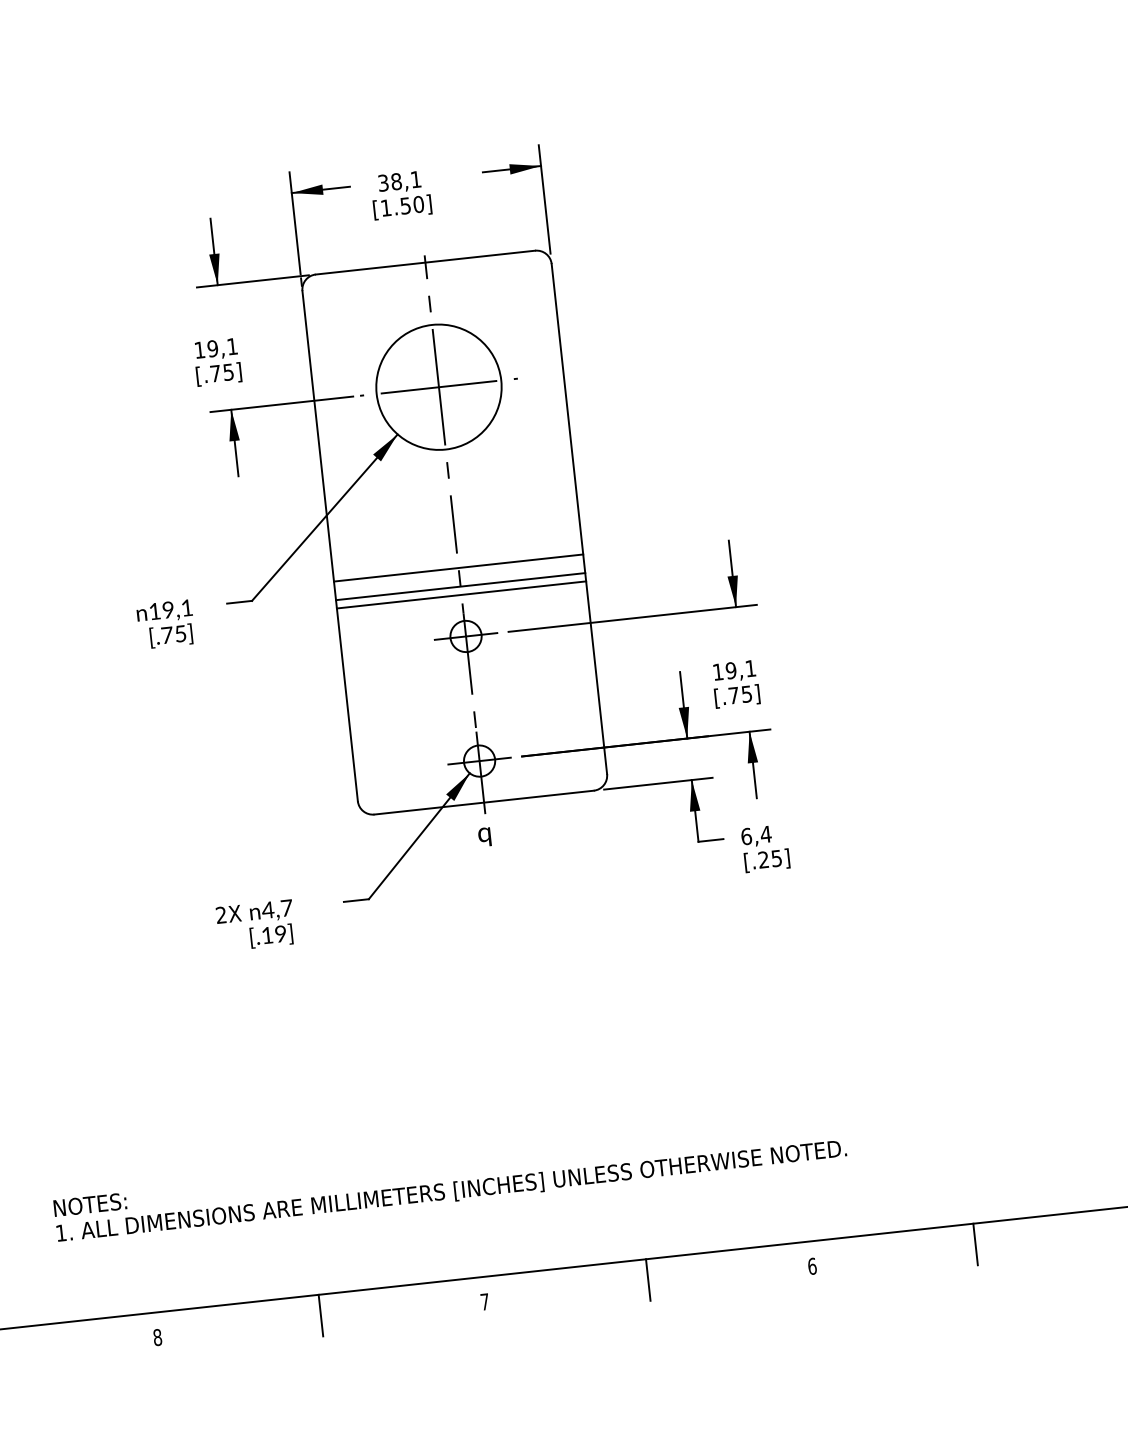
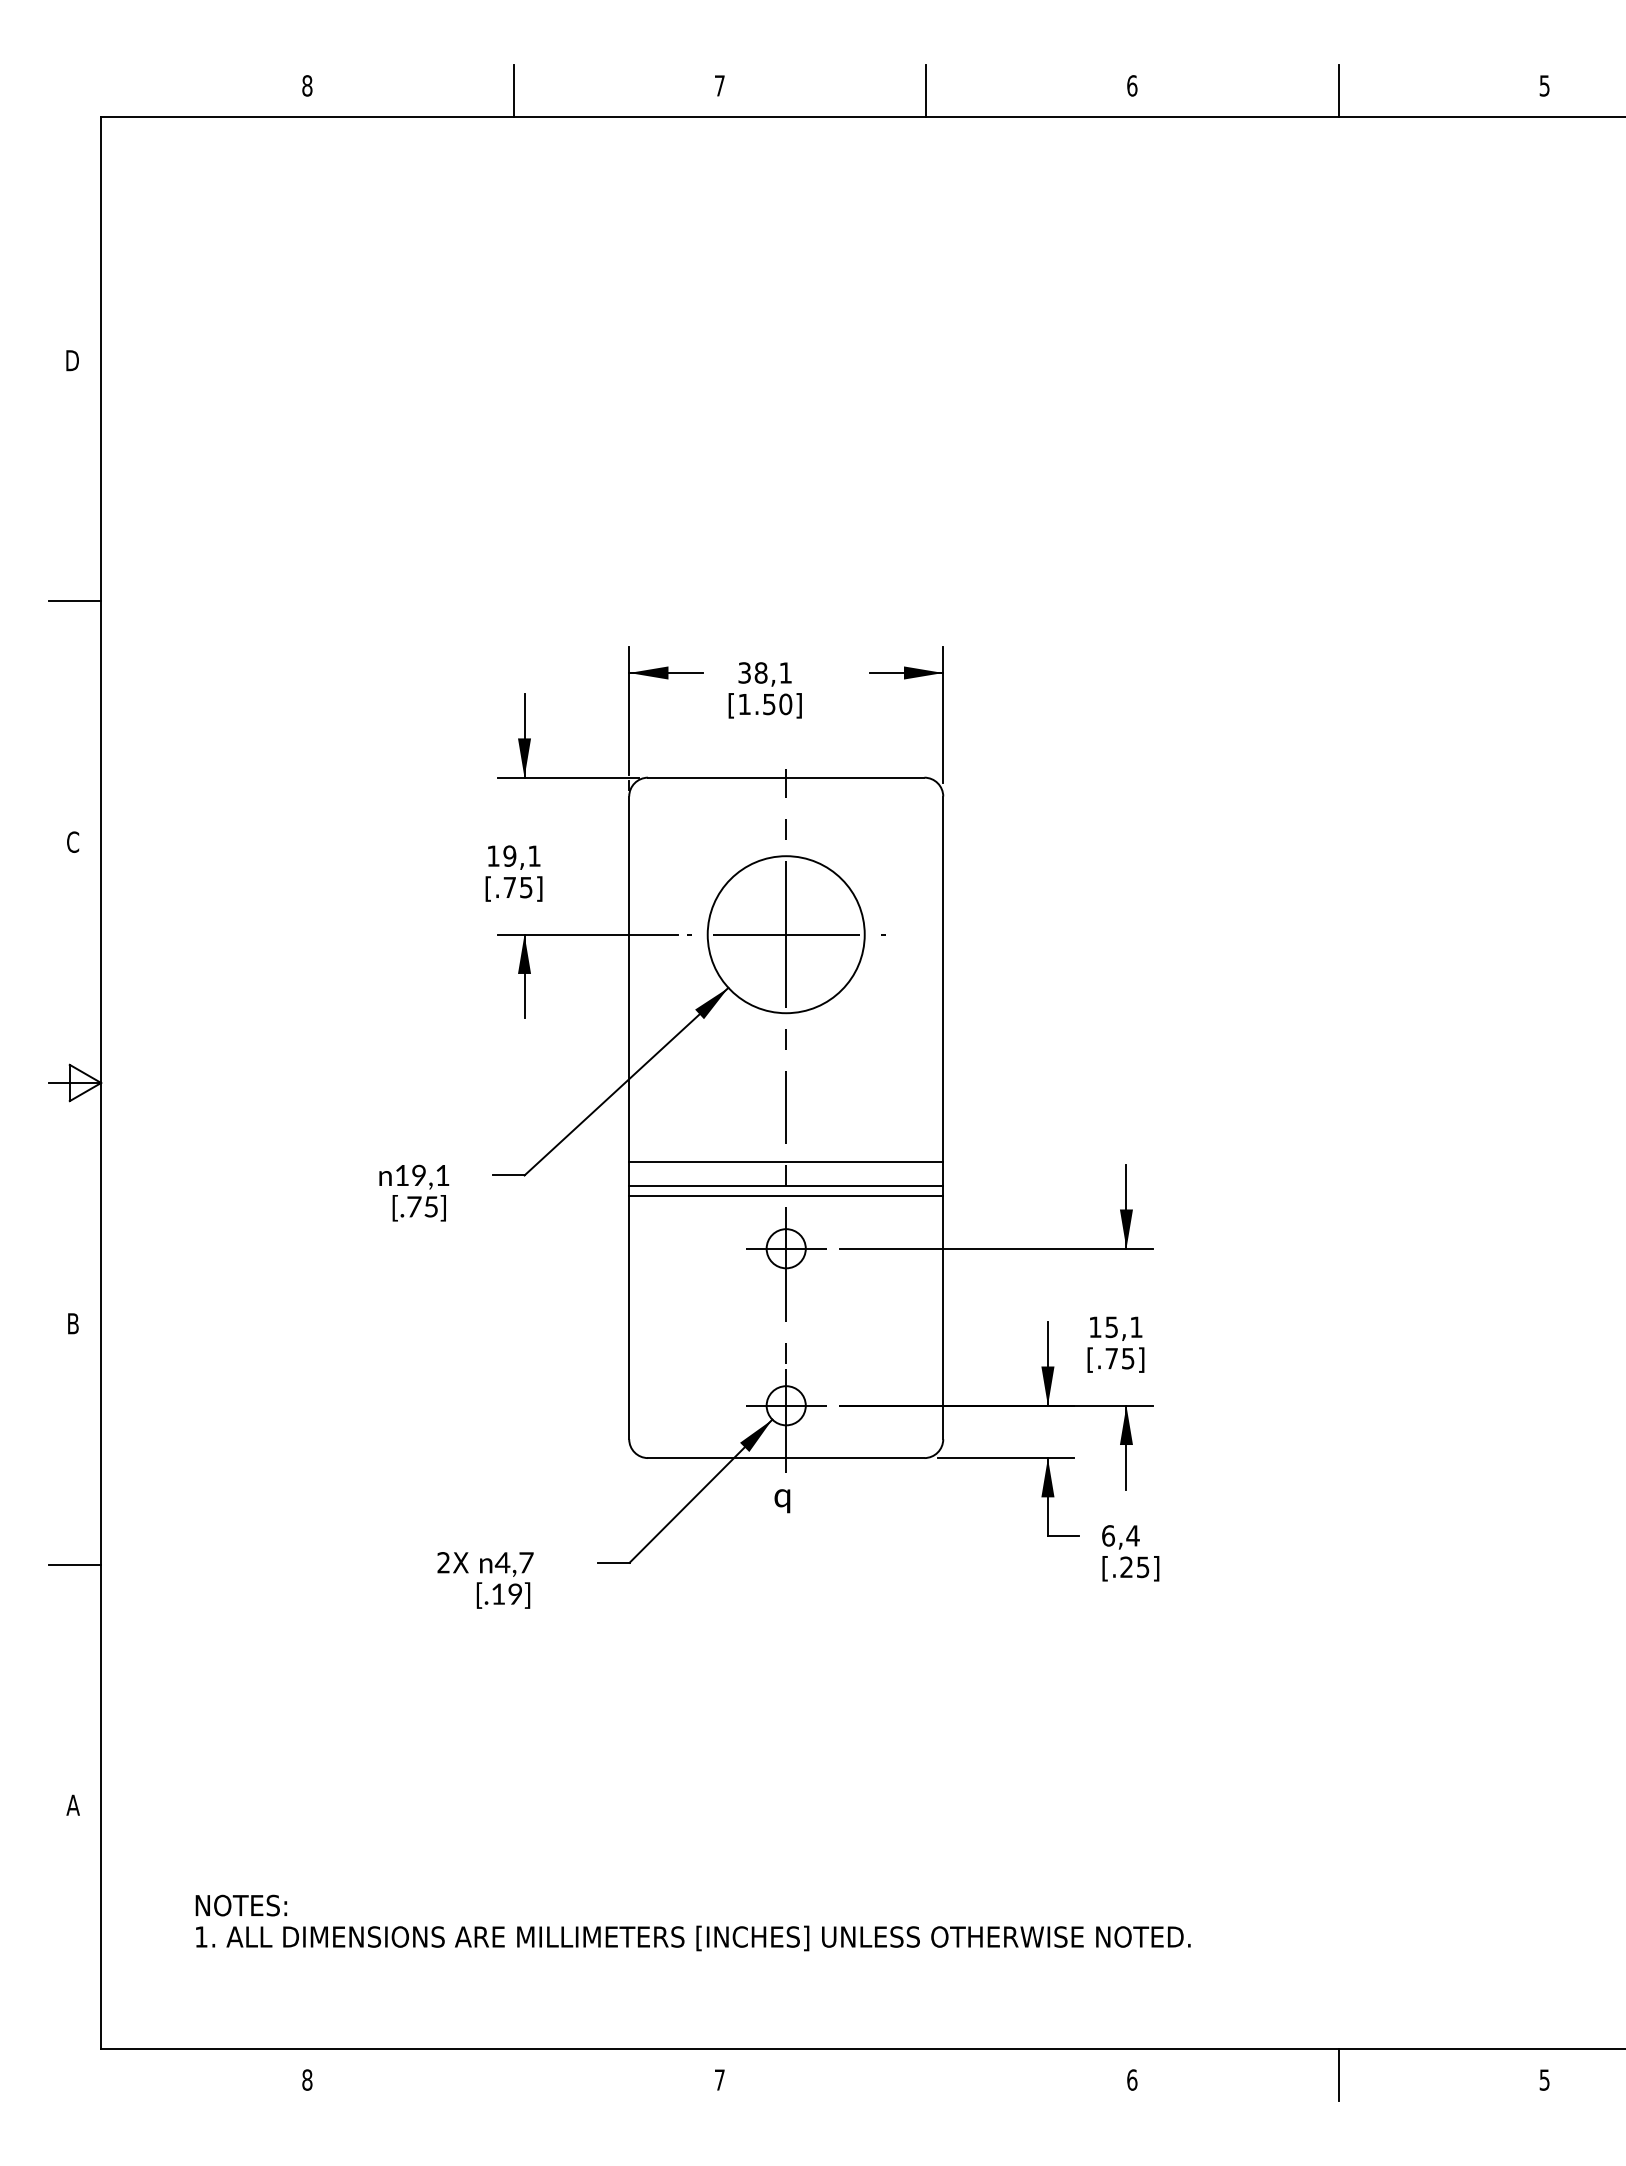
text: (730, 670) -> (1111, 1326), 19,1 -> 15,1
line: (648, 1279) -> (926, 2074), removed
line: (320, 1315) -> (513, 2074), removed

